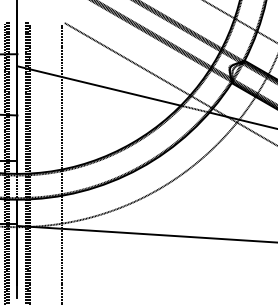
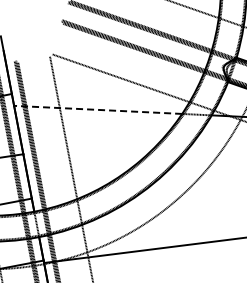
line: (99, 85) -> (98, 109), solid -> dashed

